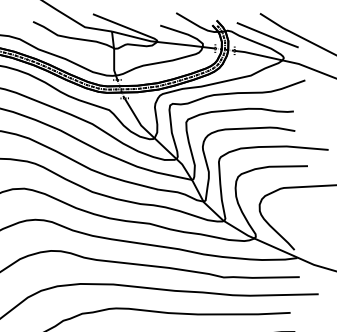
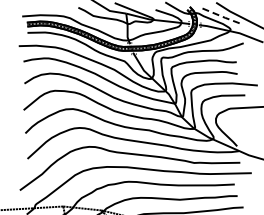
line: (267, 36) -> (220, 16), solid -> dashed

